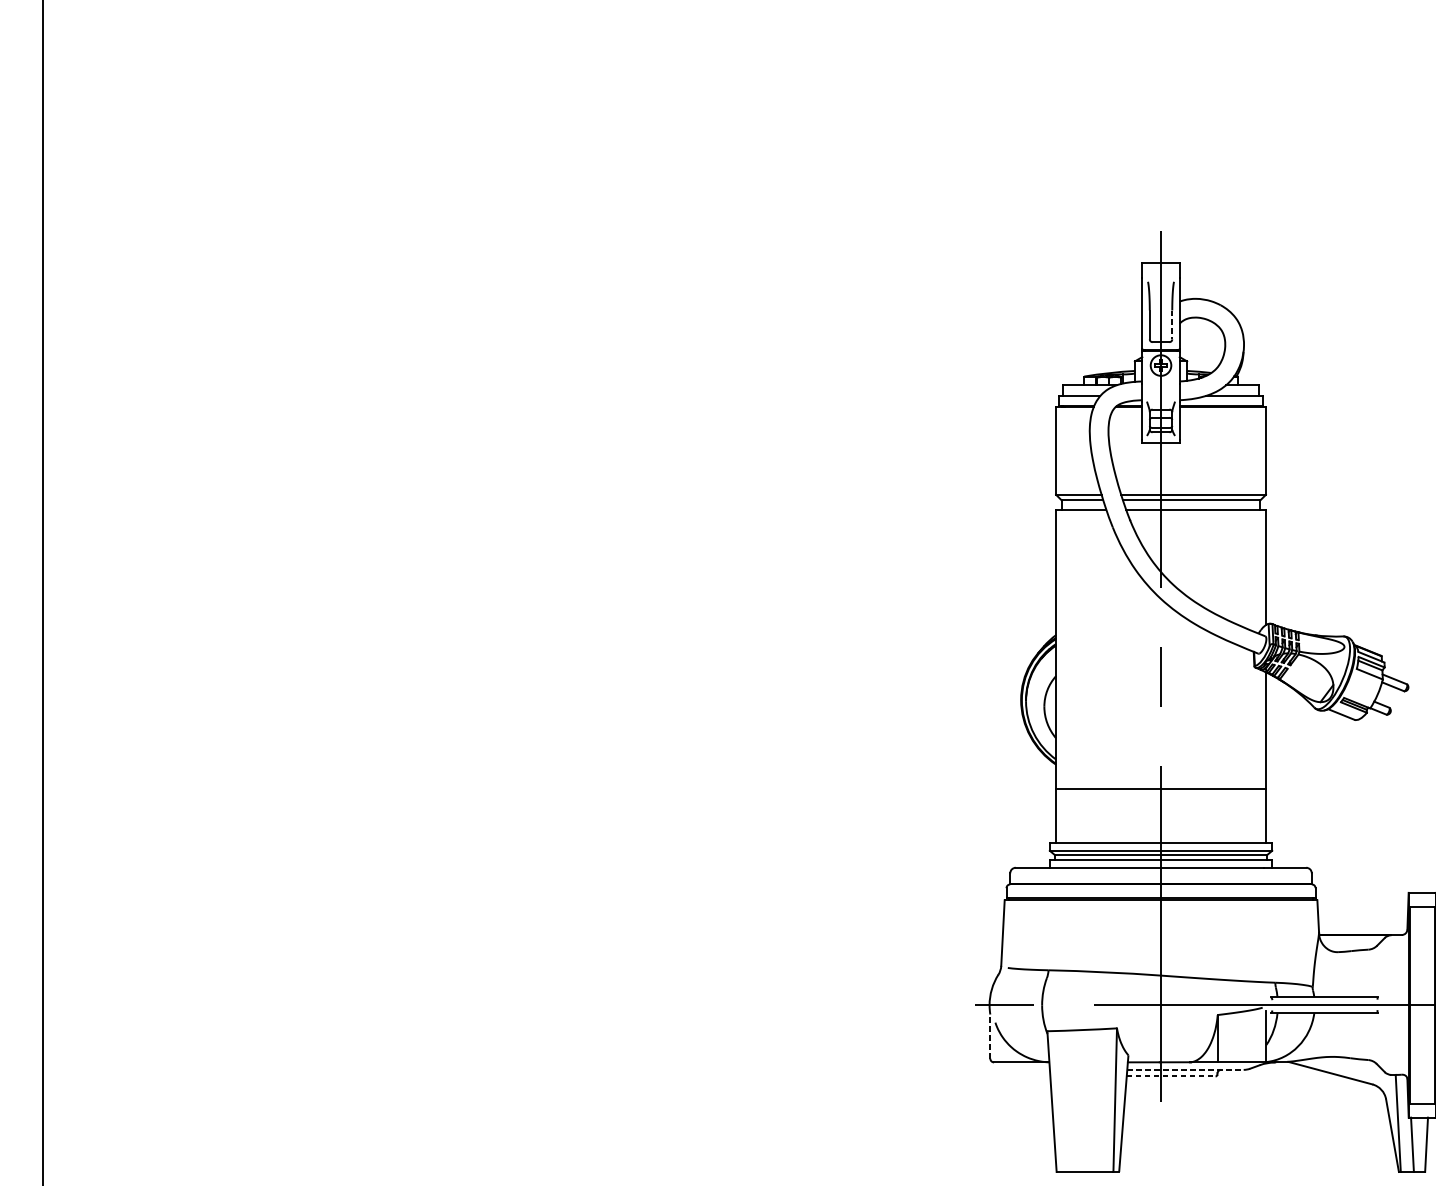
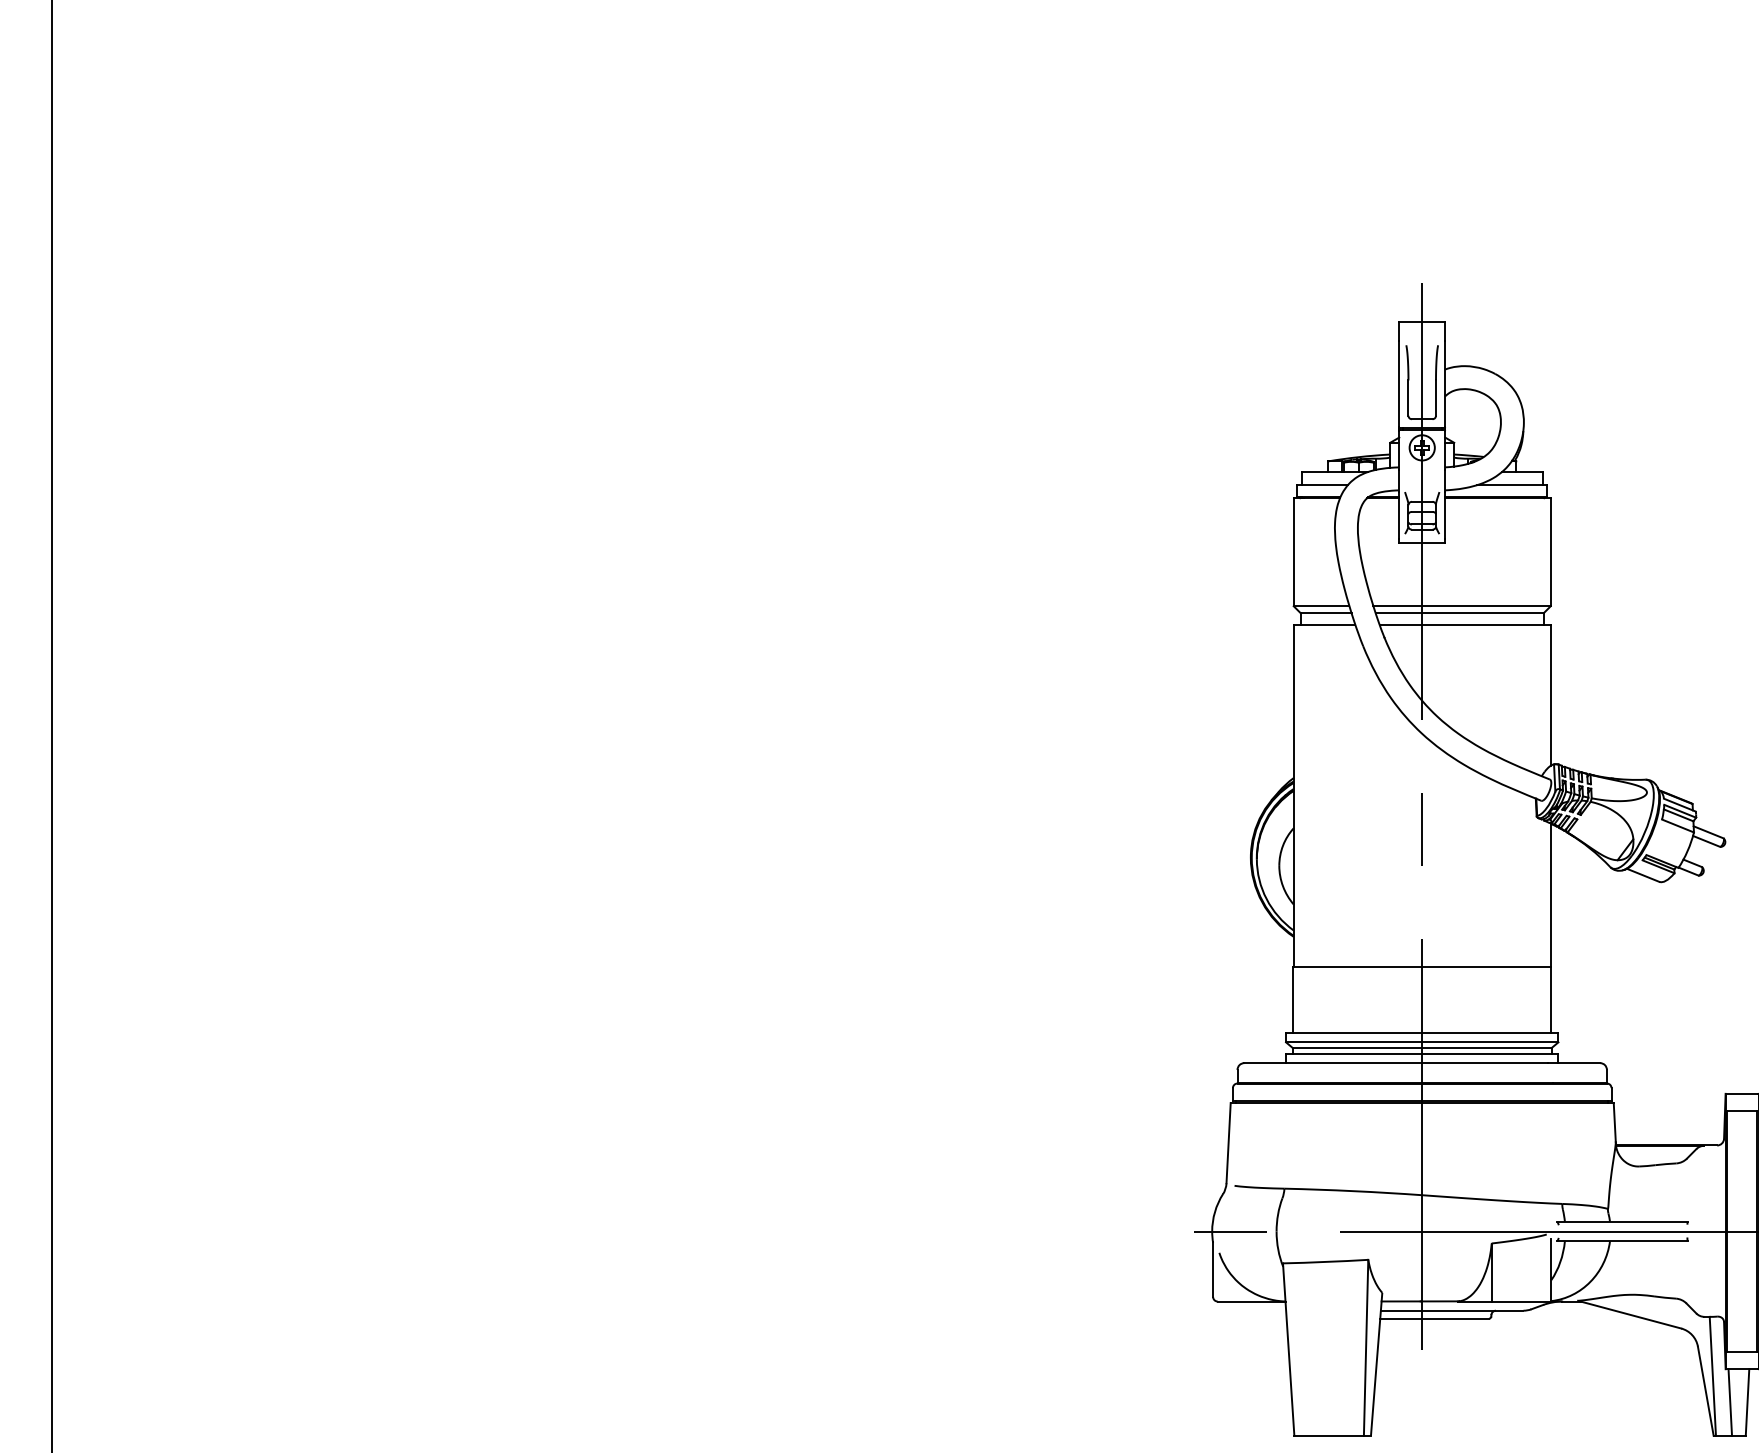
line: (1172, 325) -> (1436, 398), dashed -> solid
line: (990, 1036) -> (1213, 1269), dashed -> solid
line: (1185, 1069) -> (1452, 1310), dashed -> solid
line: (1171, 1076) -> (1435, 1318), dashed -> solid

